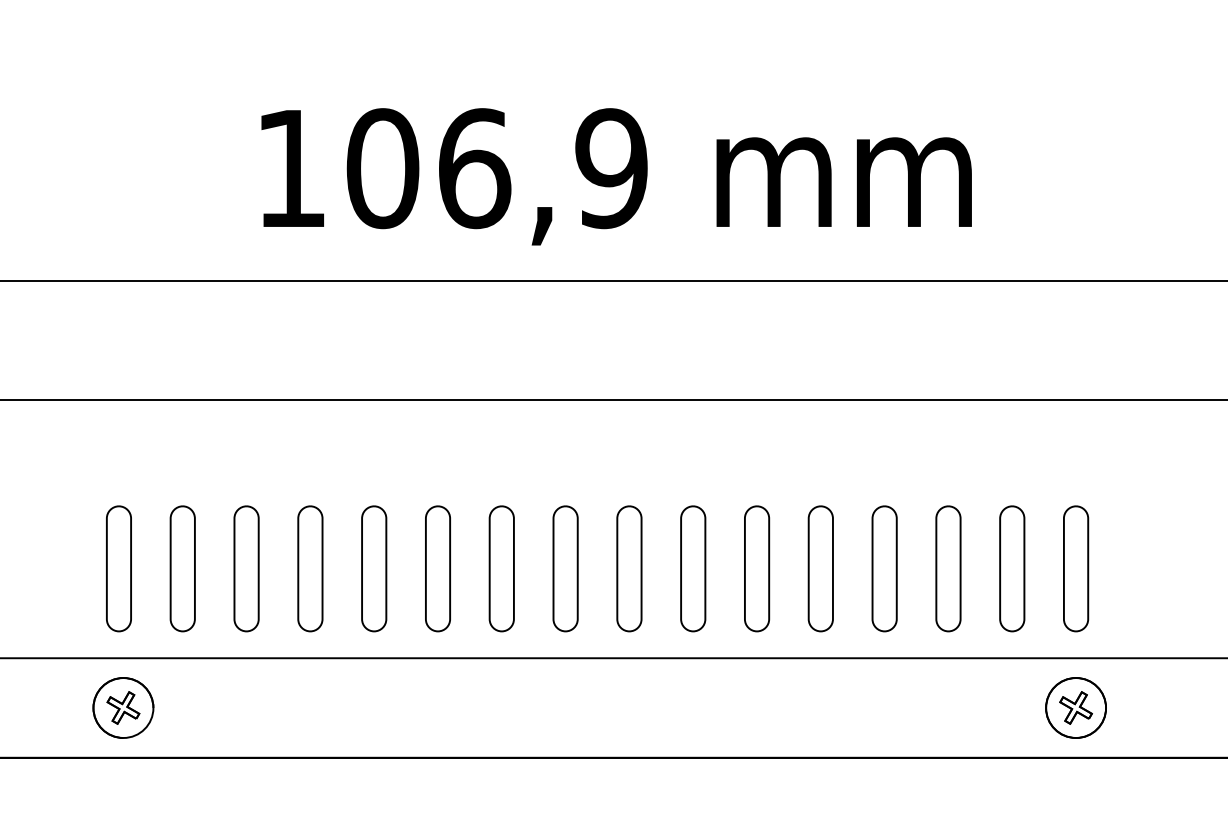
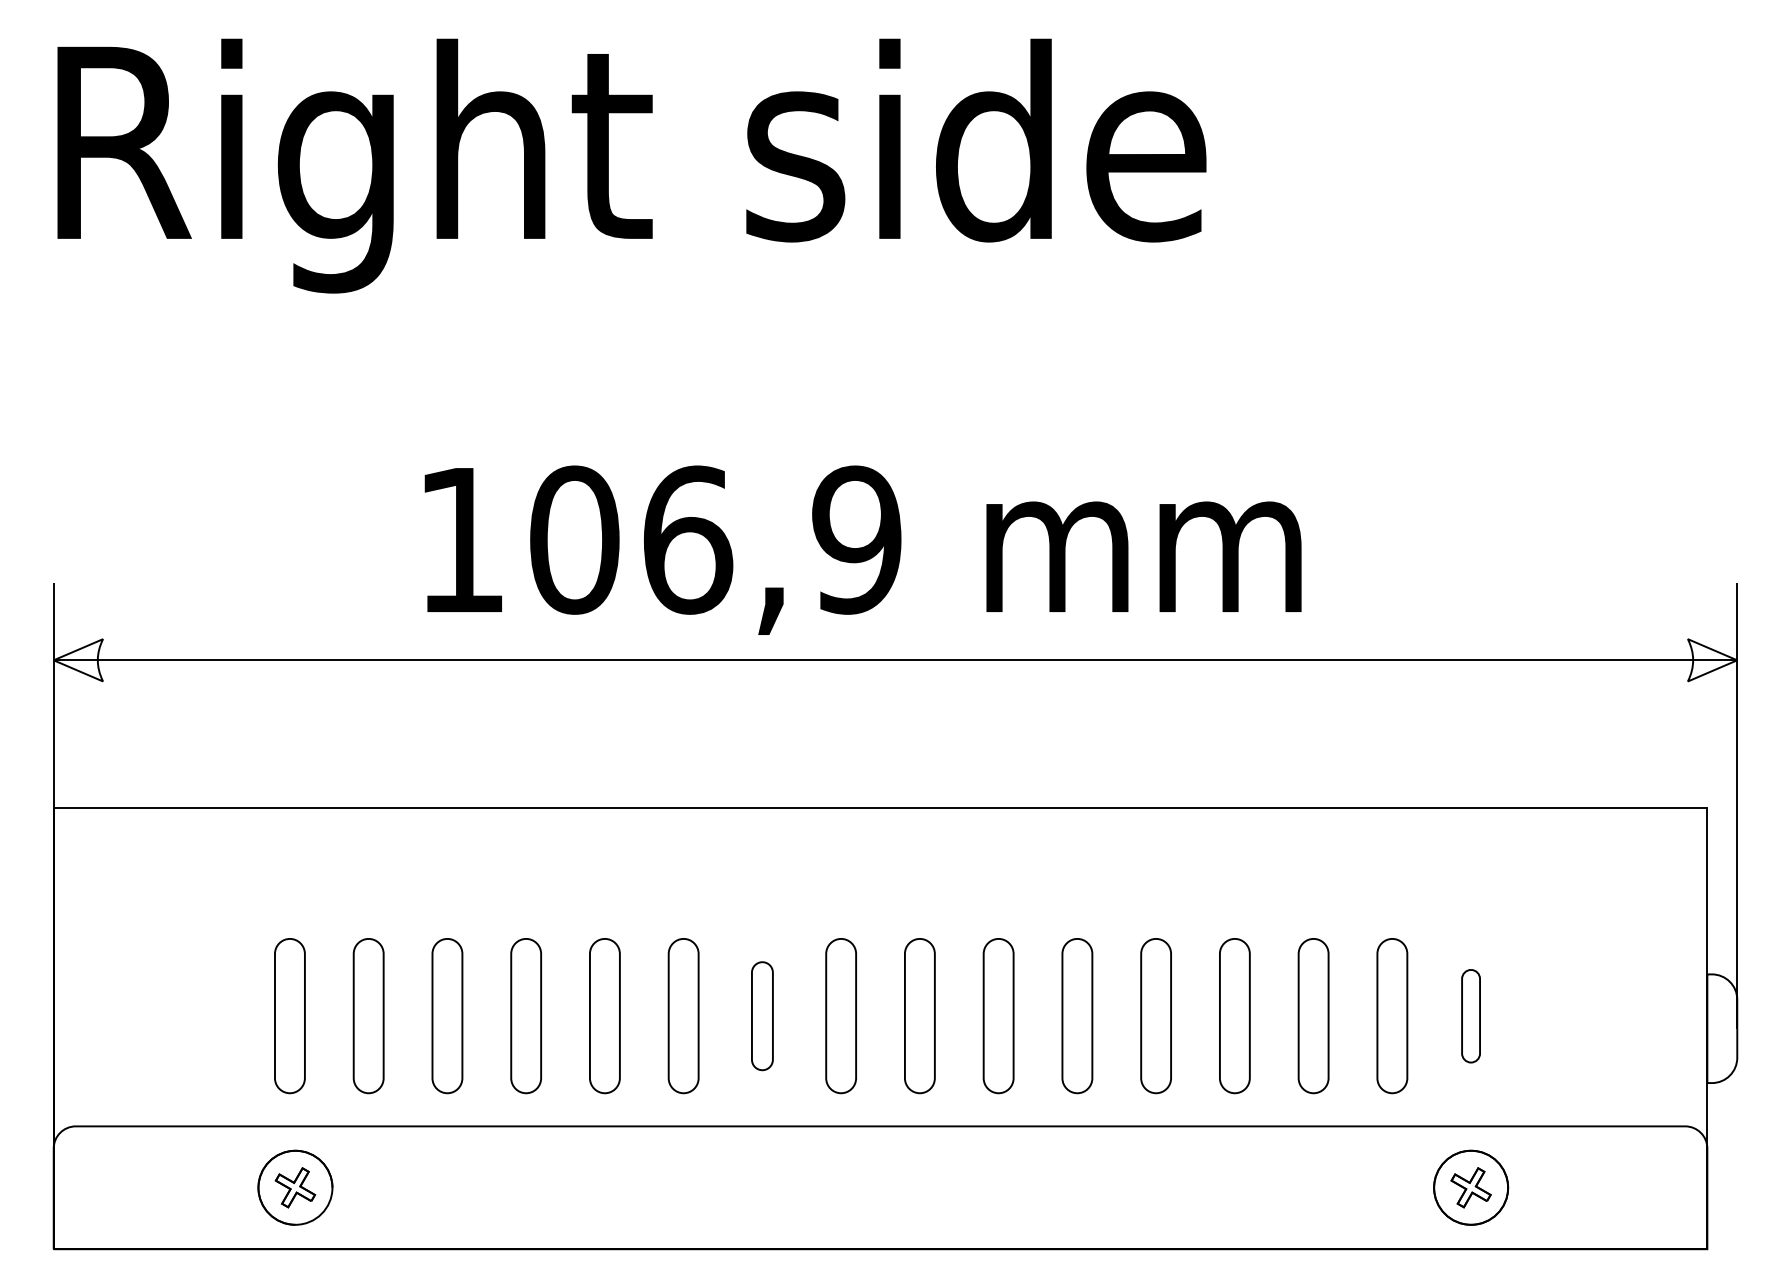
text: (616, 176) -> (862, 549), moved
part: (501, 569) -> (762, 1016), size x0.7
part: (1075, 569) -> (1470, 1016), size x0.6

